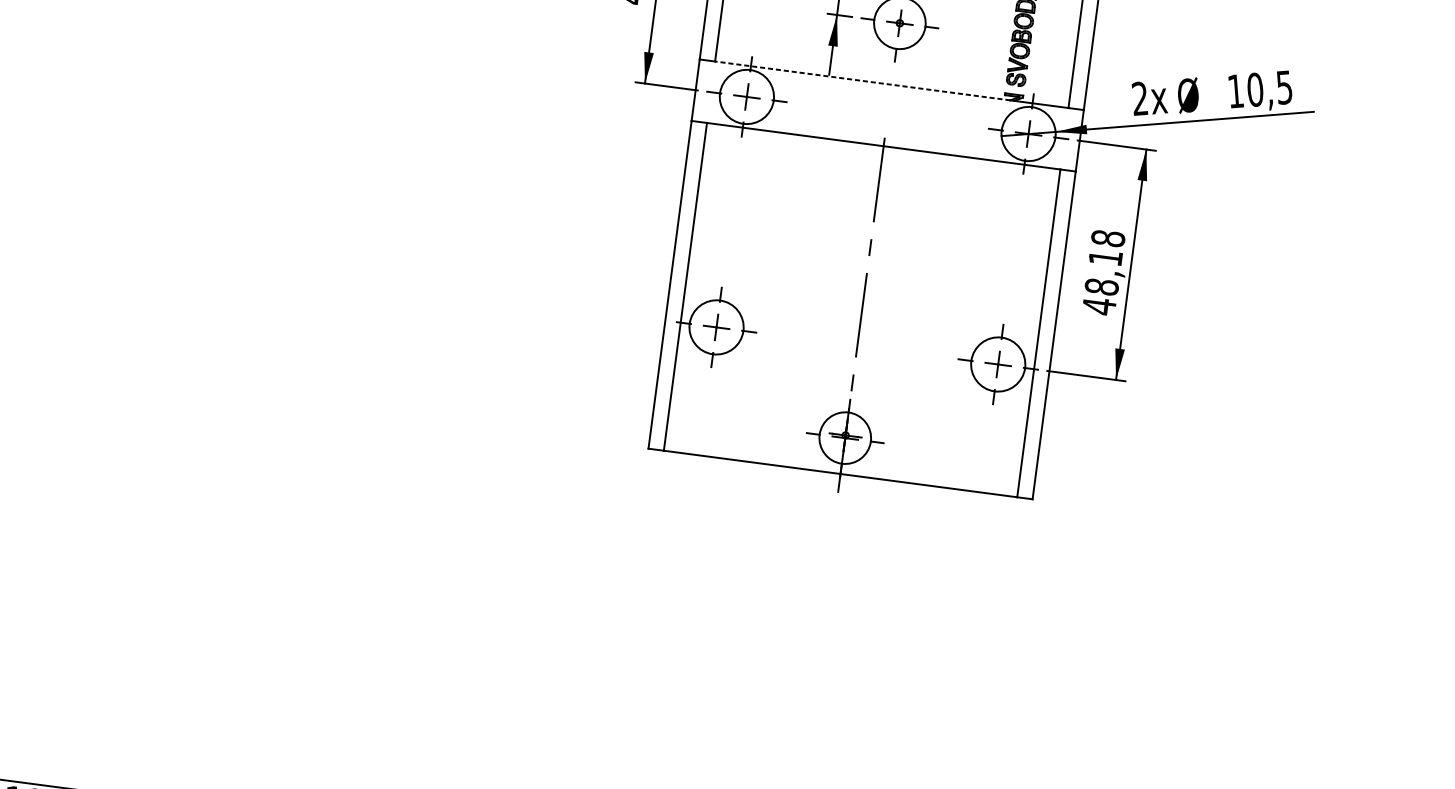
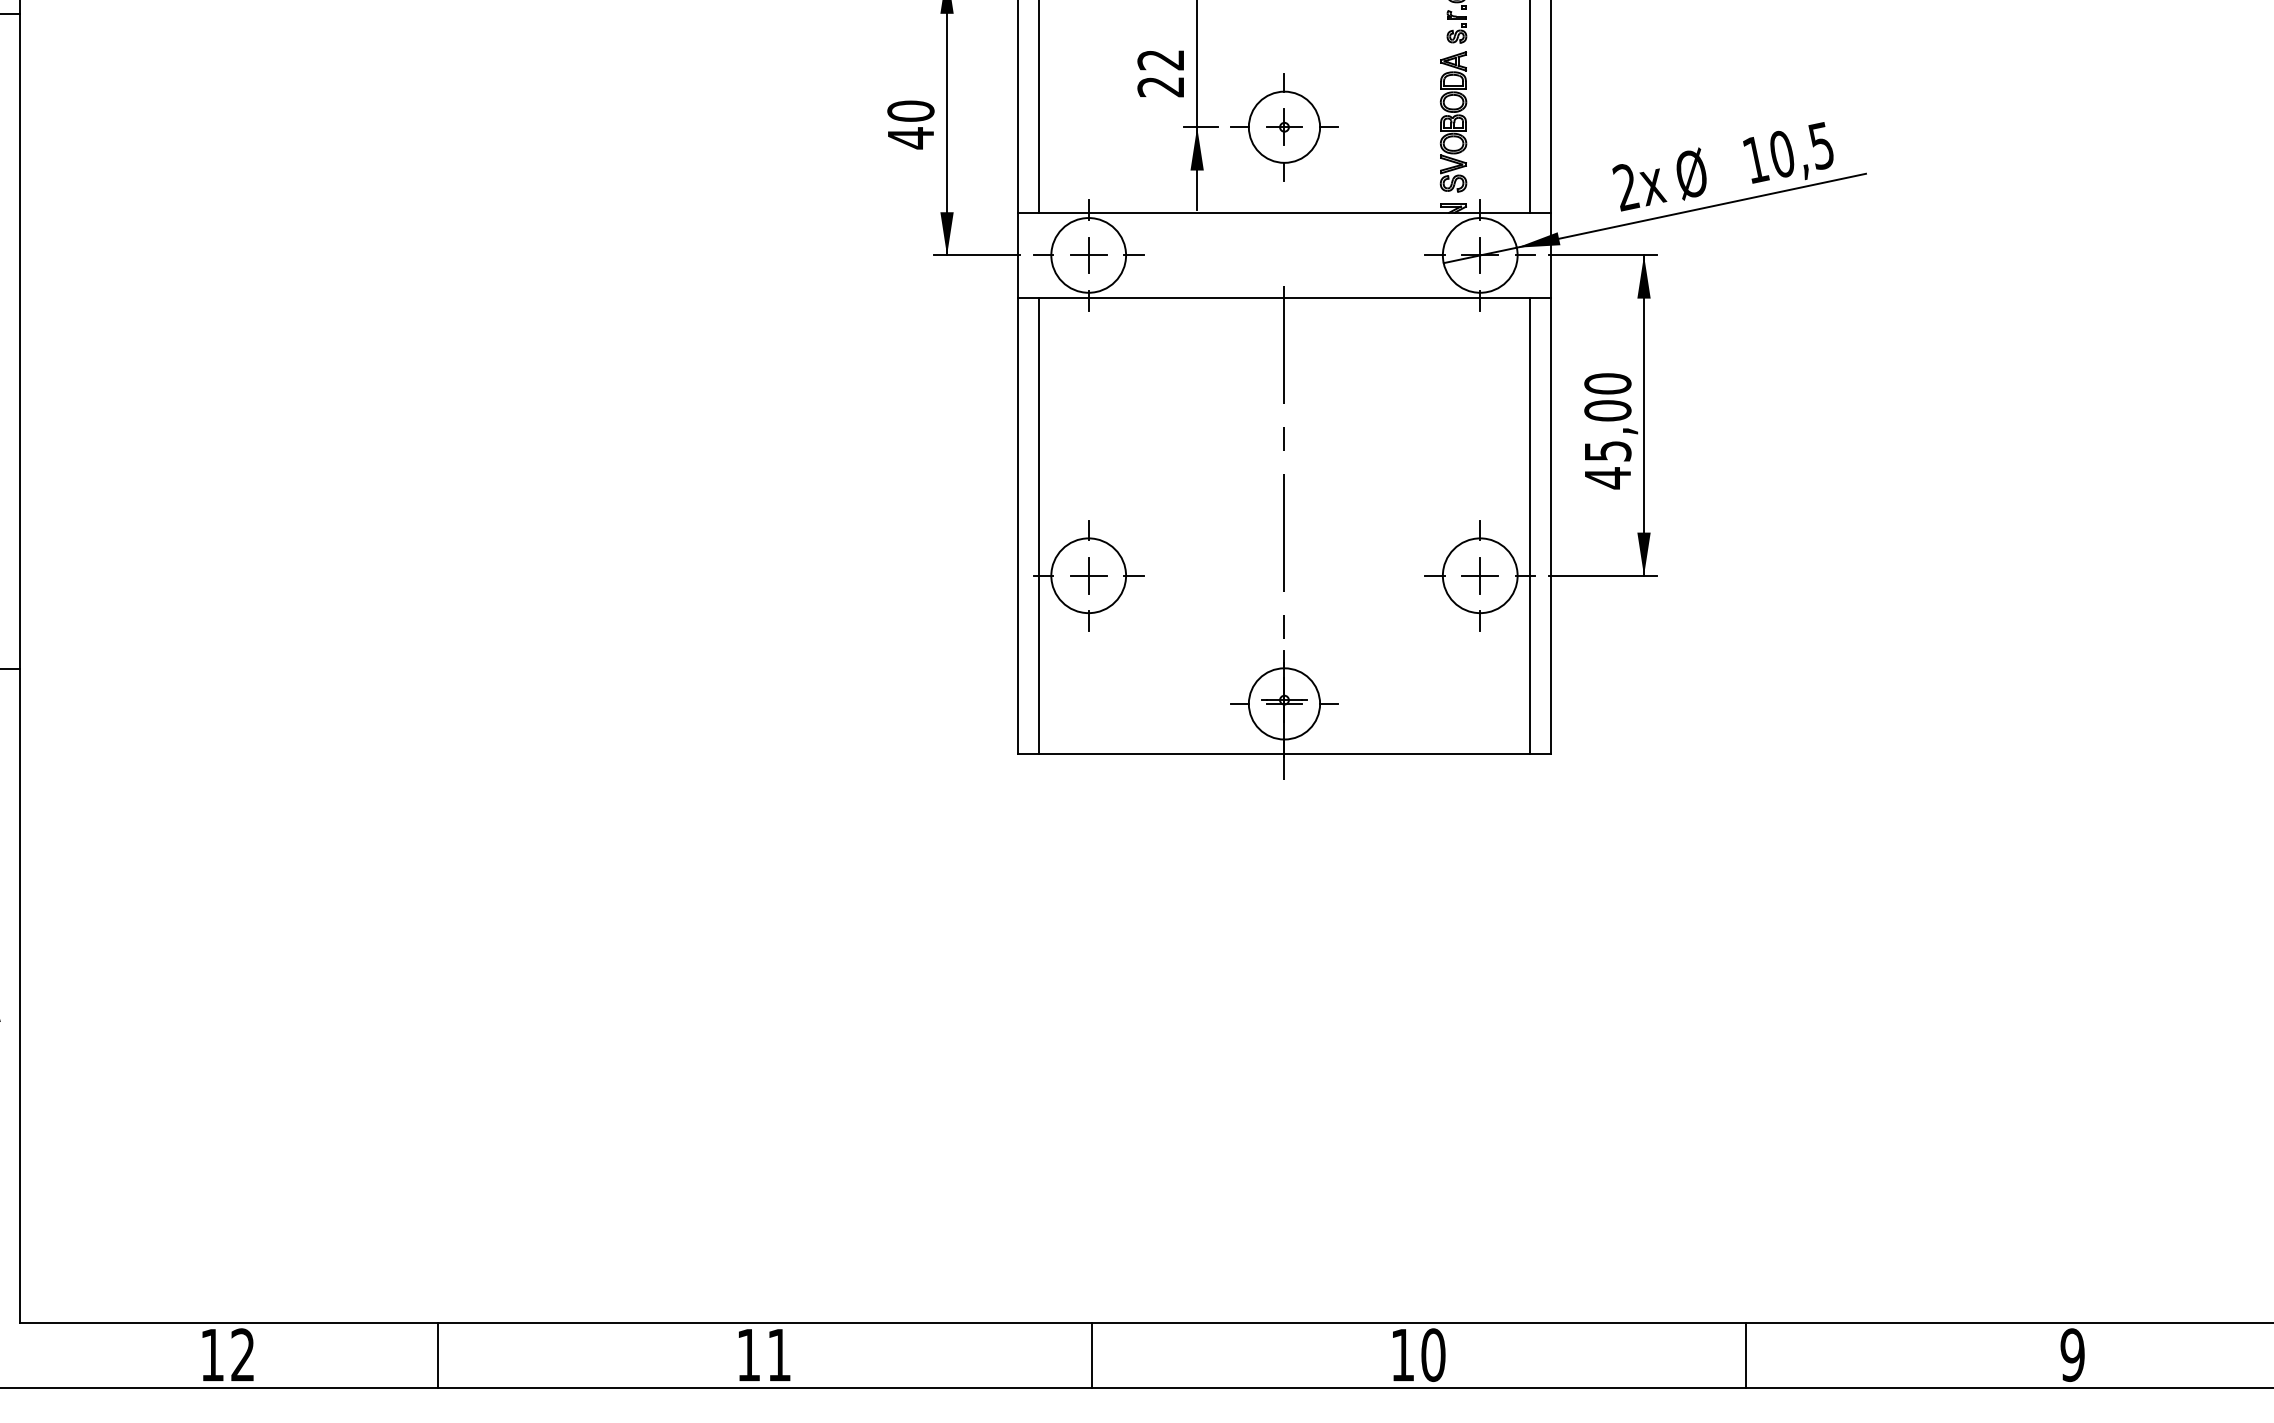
line: (862, 80) -> (1243, 212), dashed -> solid
text: (1104, 262) -> (1607, 417), 48,18 -> 45,00

